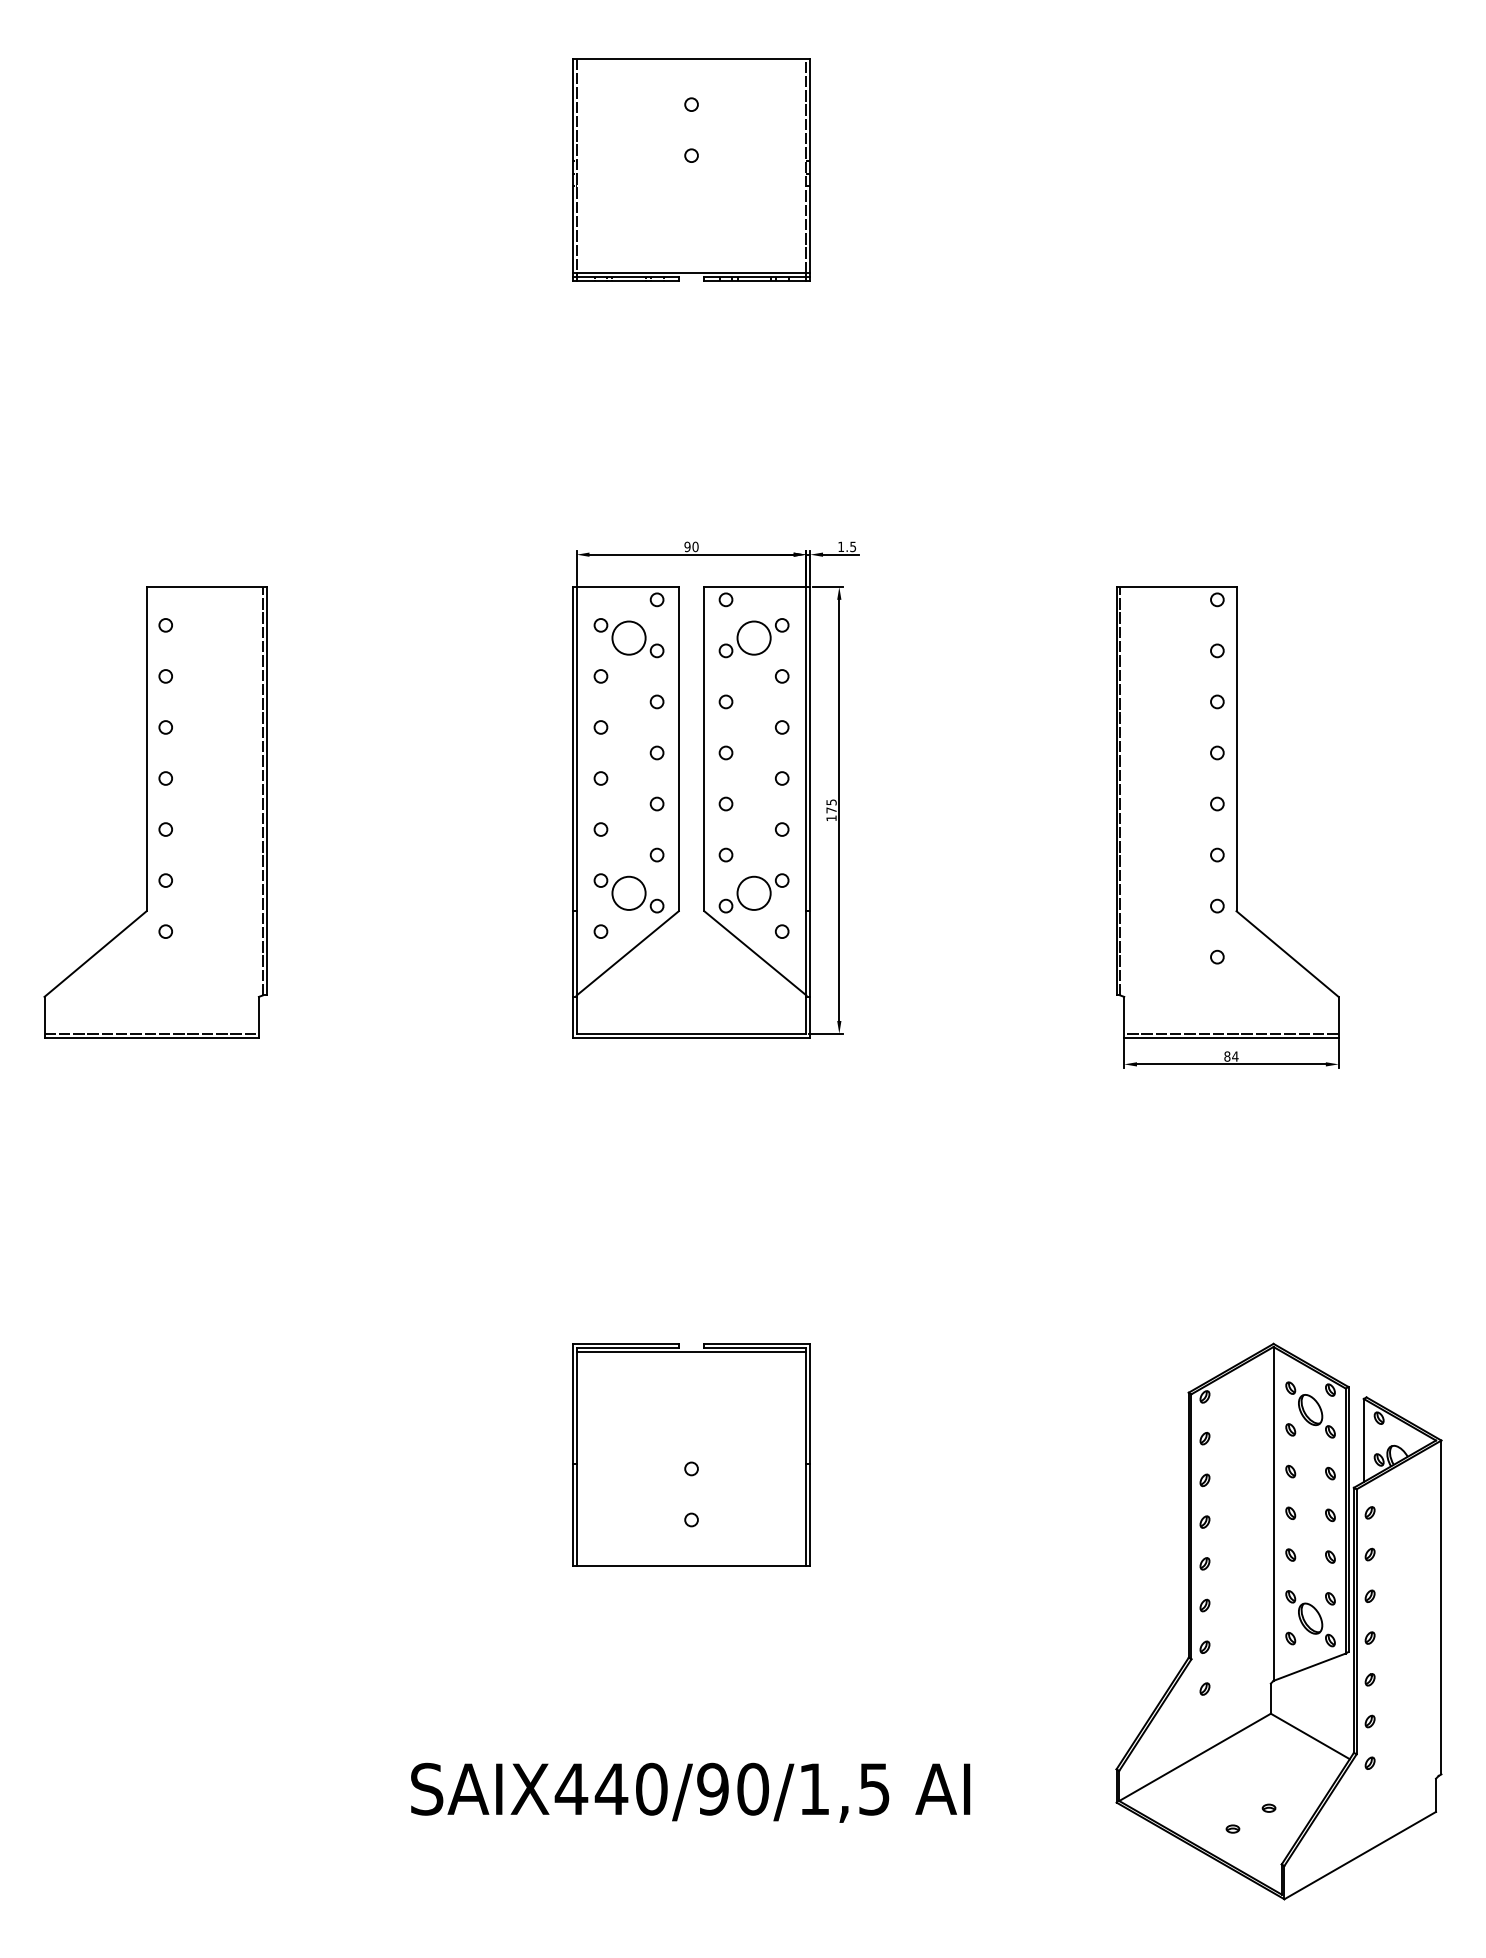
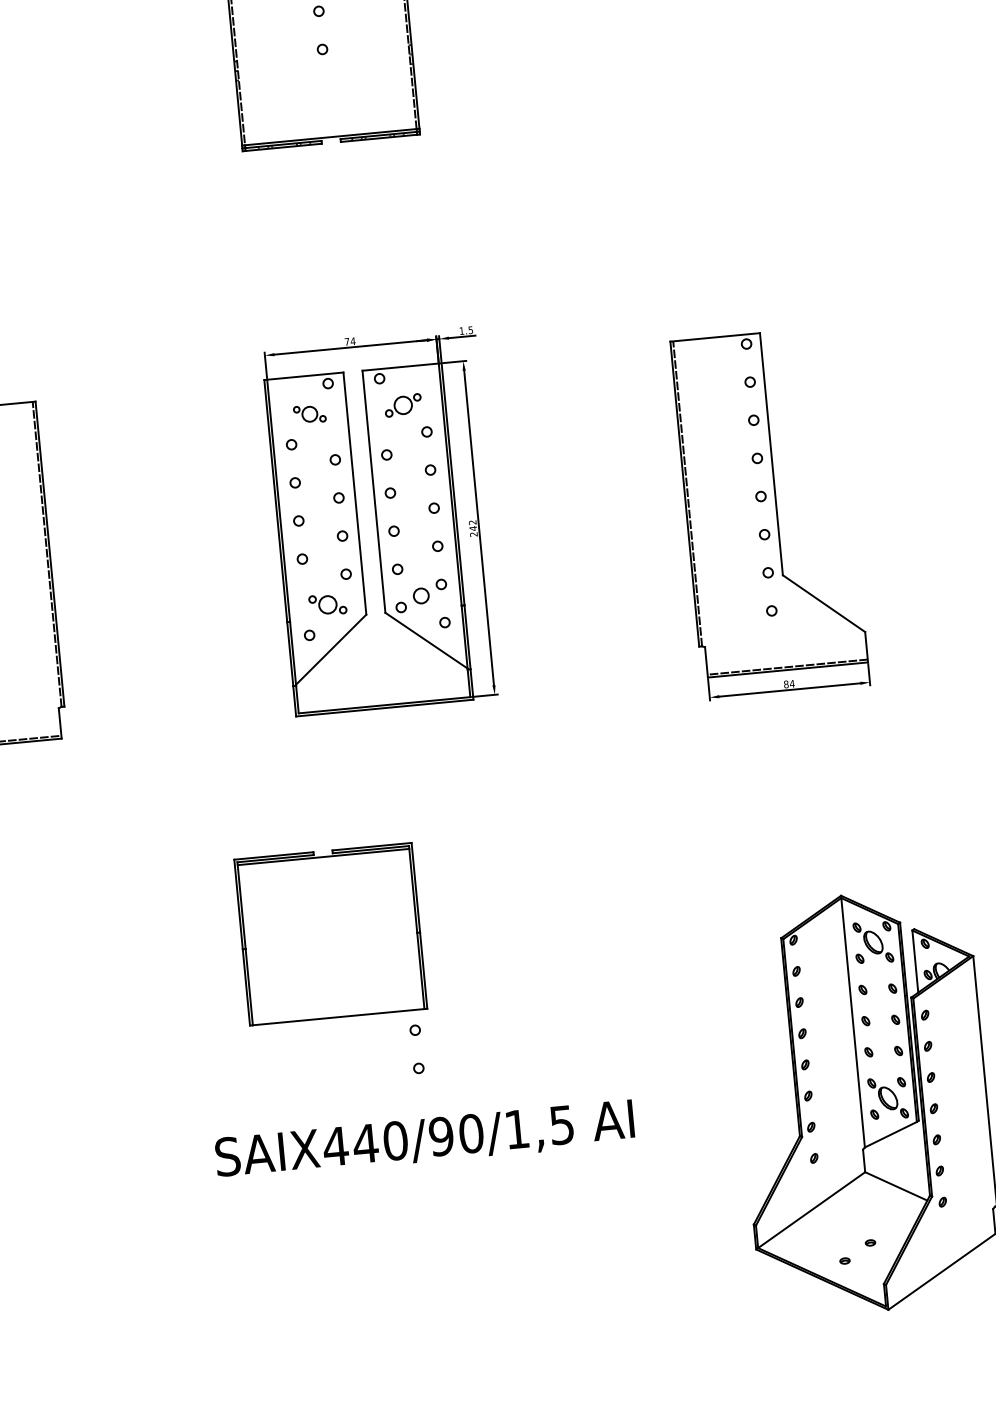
text: (691, 546) -> (350, 341), 90 -> 74
part: (628, 638) -> (309, 414), size x0.6
part: (753, 638) -> (402, 405), size x0.7
text: (831, 810) -> (473, 528), 175 -> 242
circle: (753, 892) -> (420, 595), size x0.6
part: (628, 893) -> (327, 604), size x0.7
part: (691, 1454) -> (330, 933), moved
text: (690, 1792) -> (424, 1140), moved

